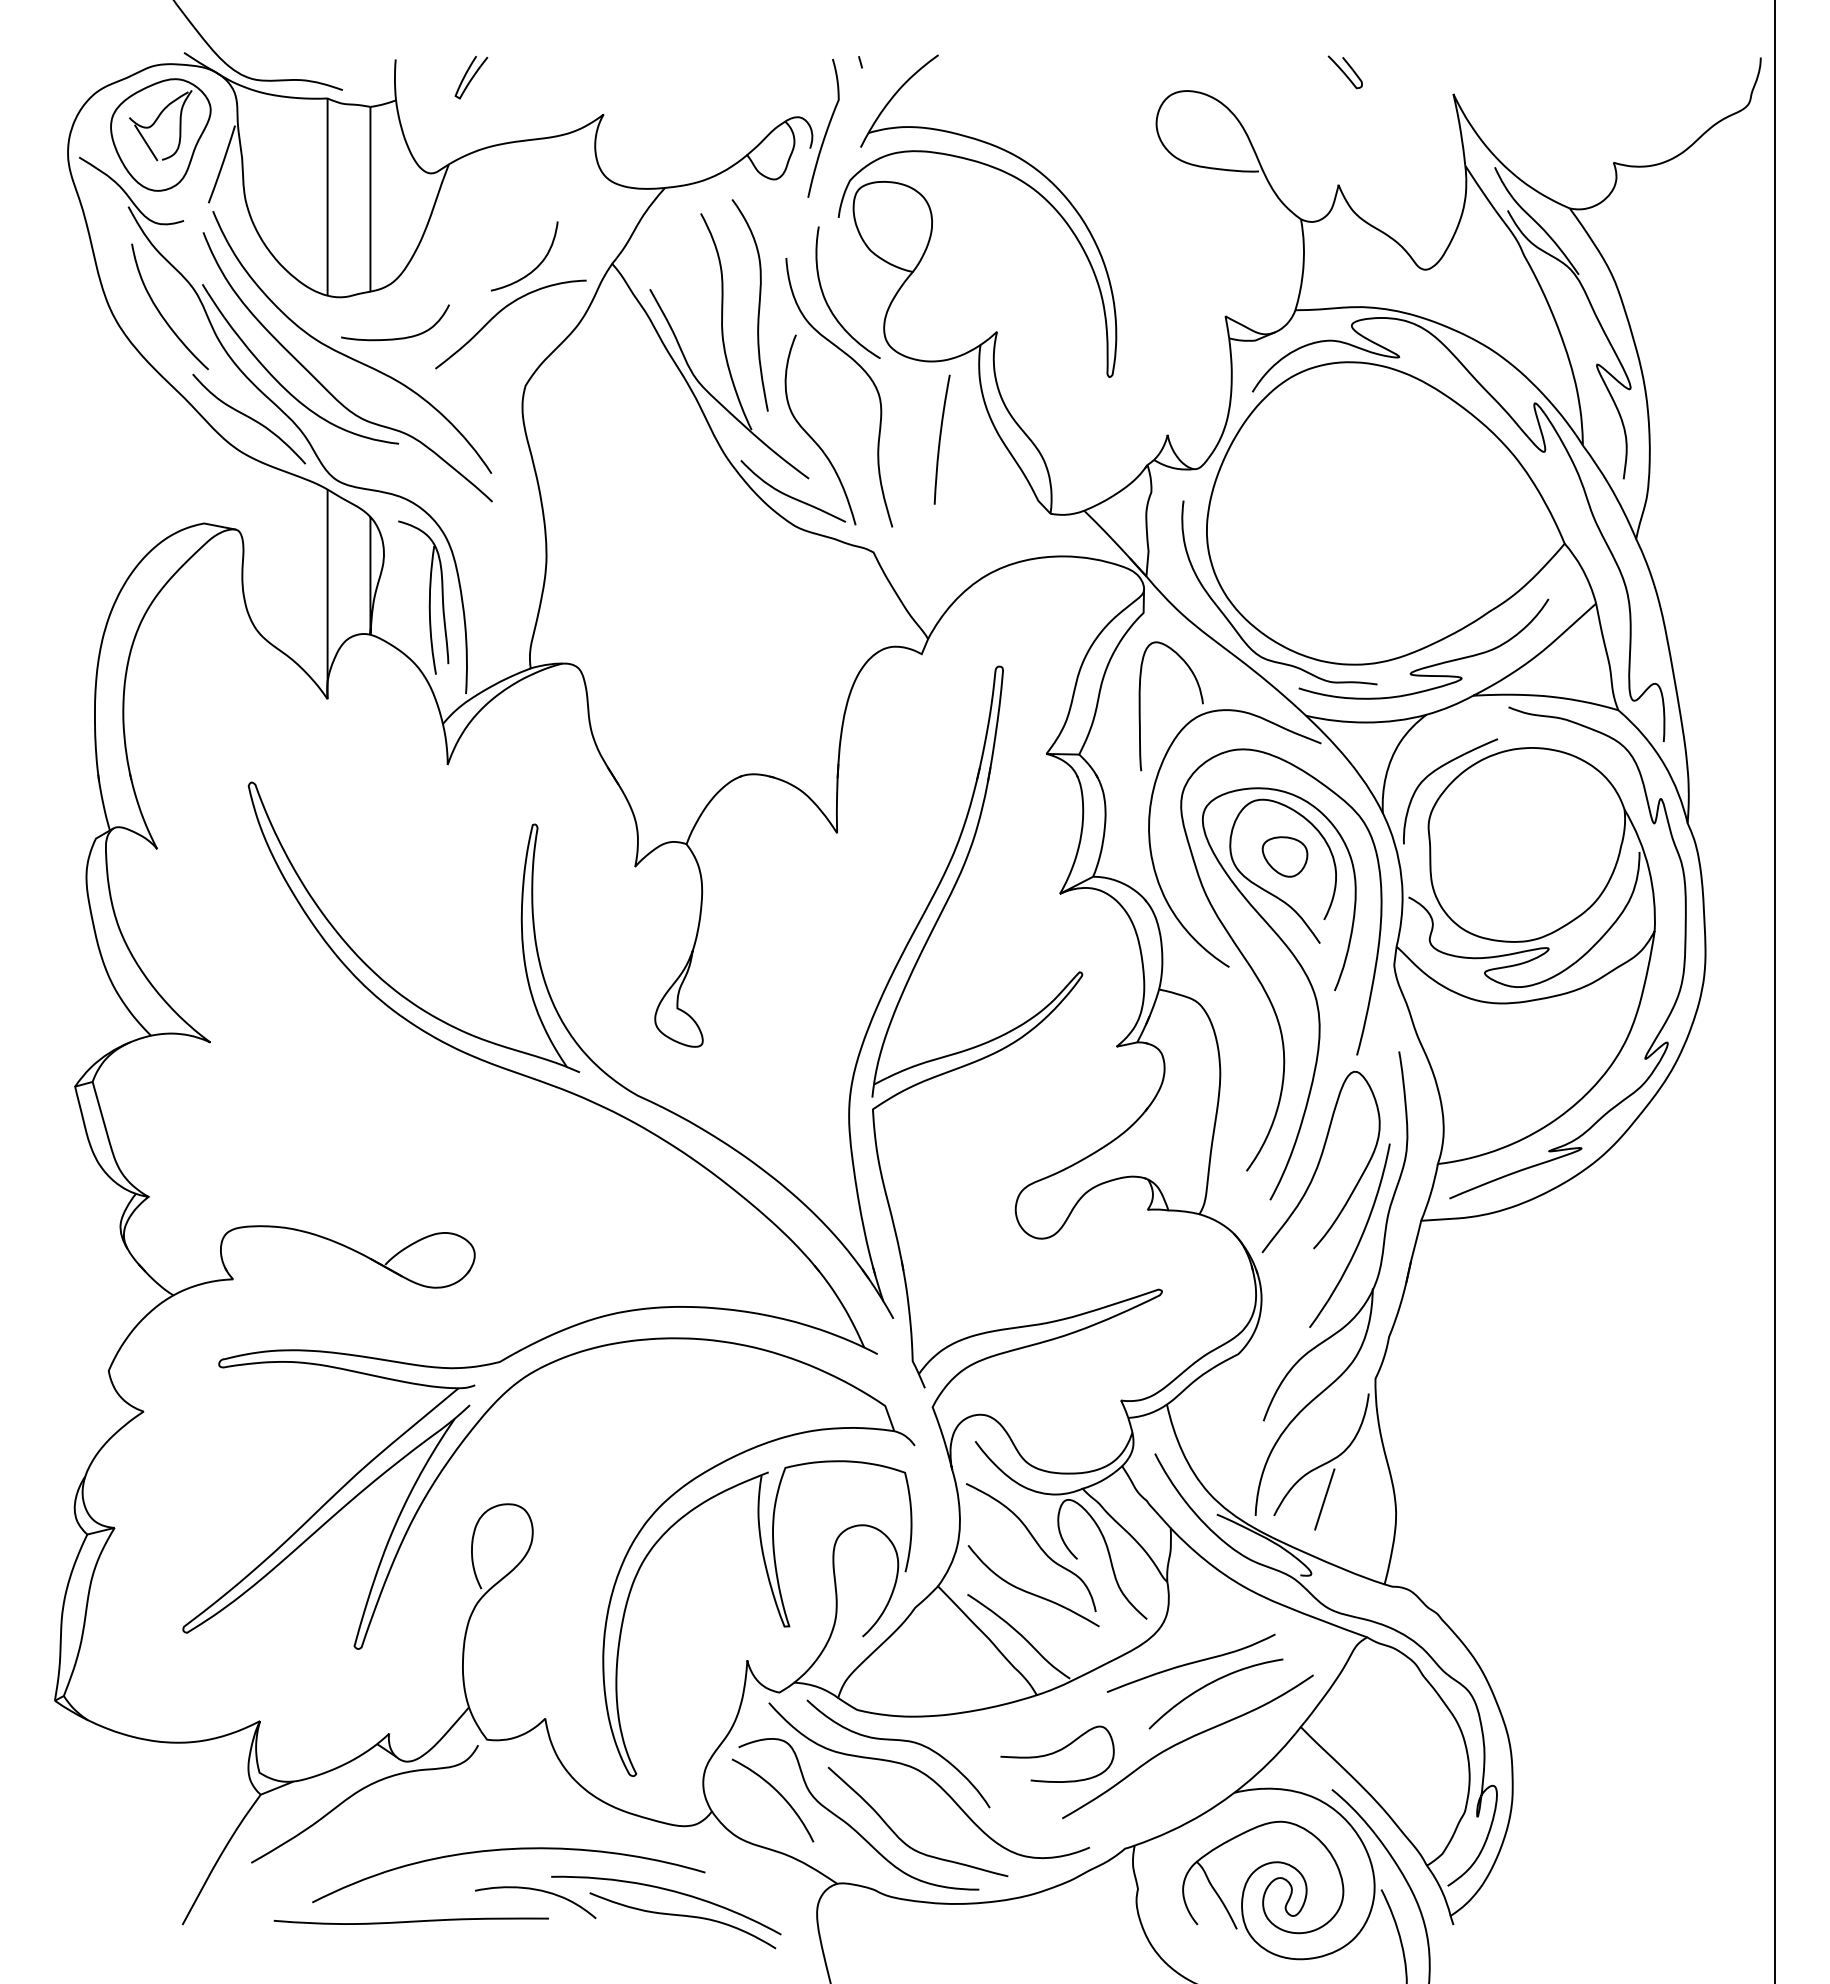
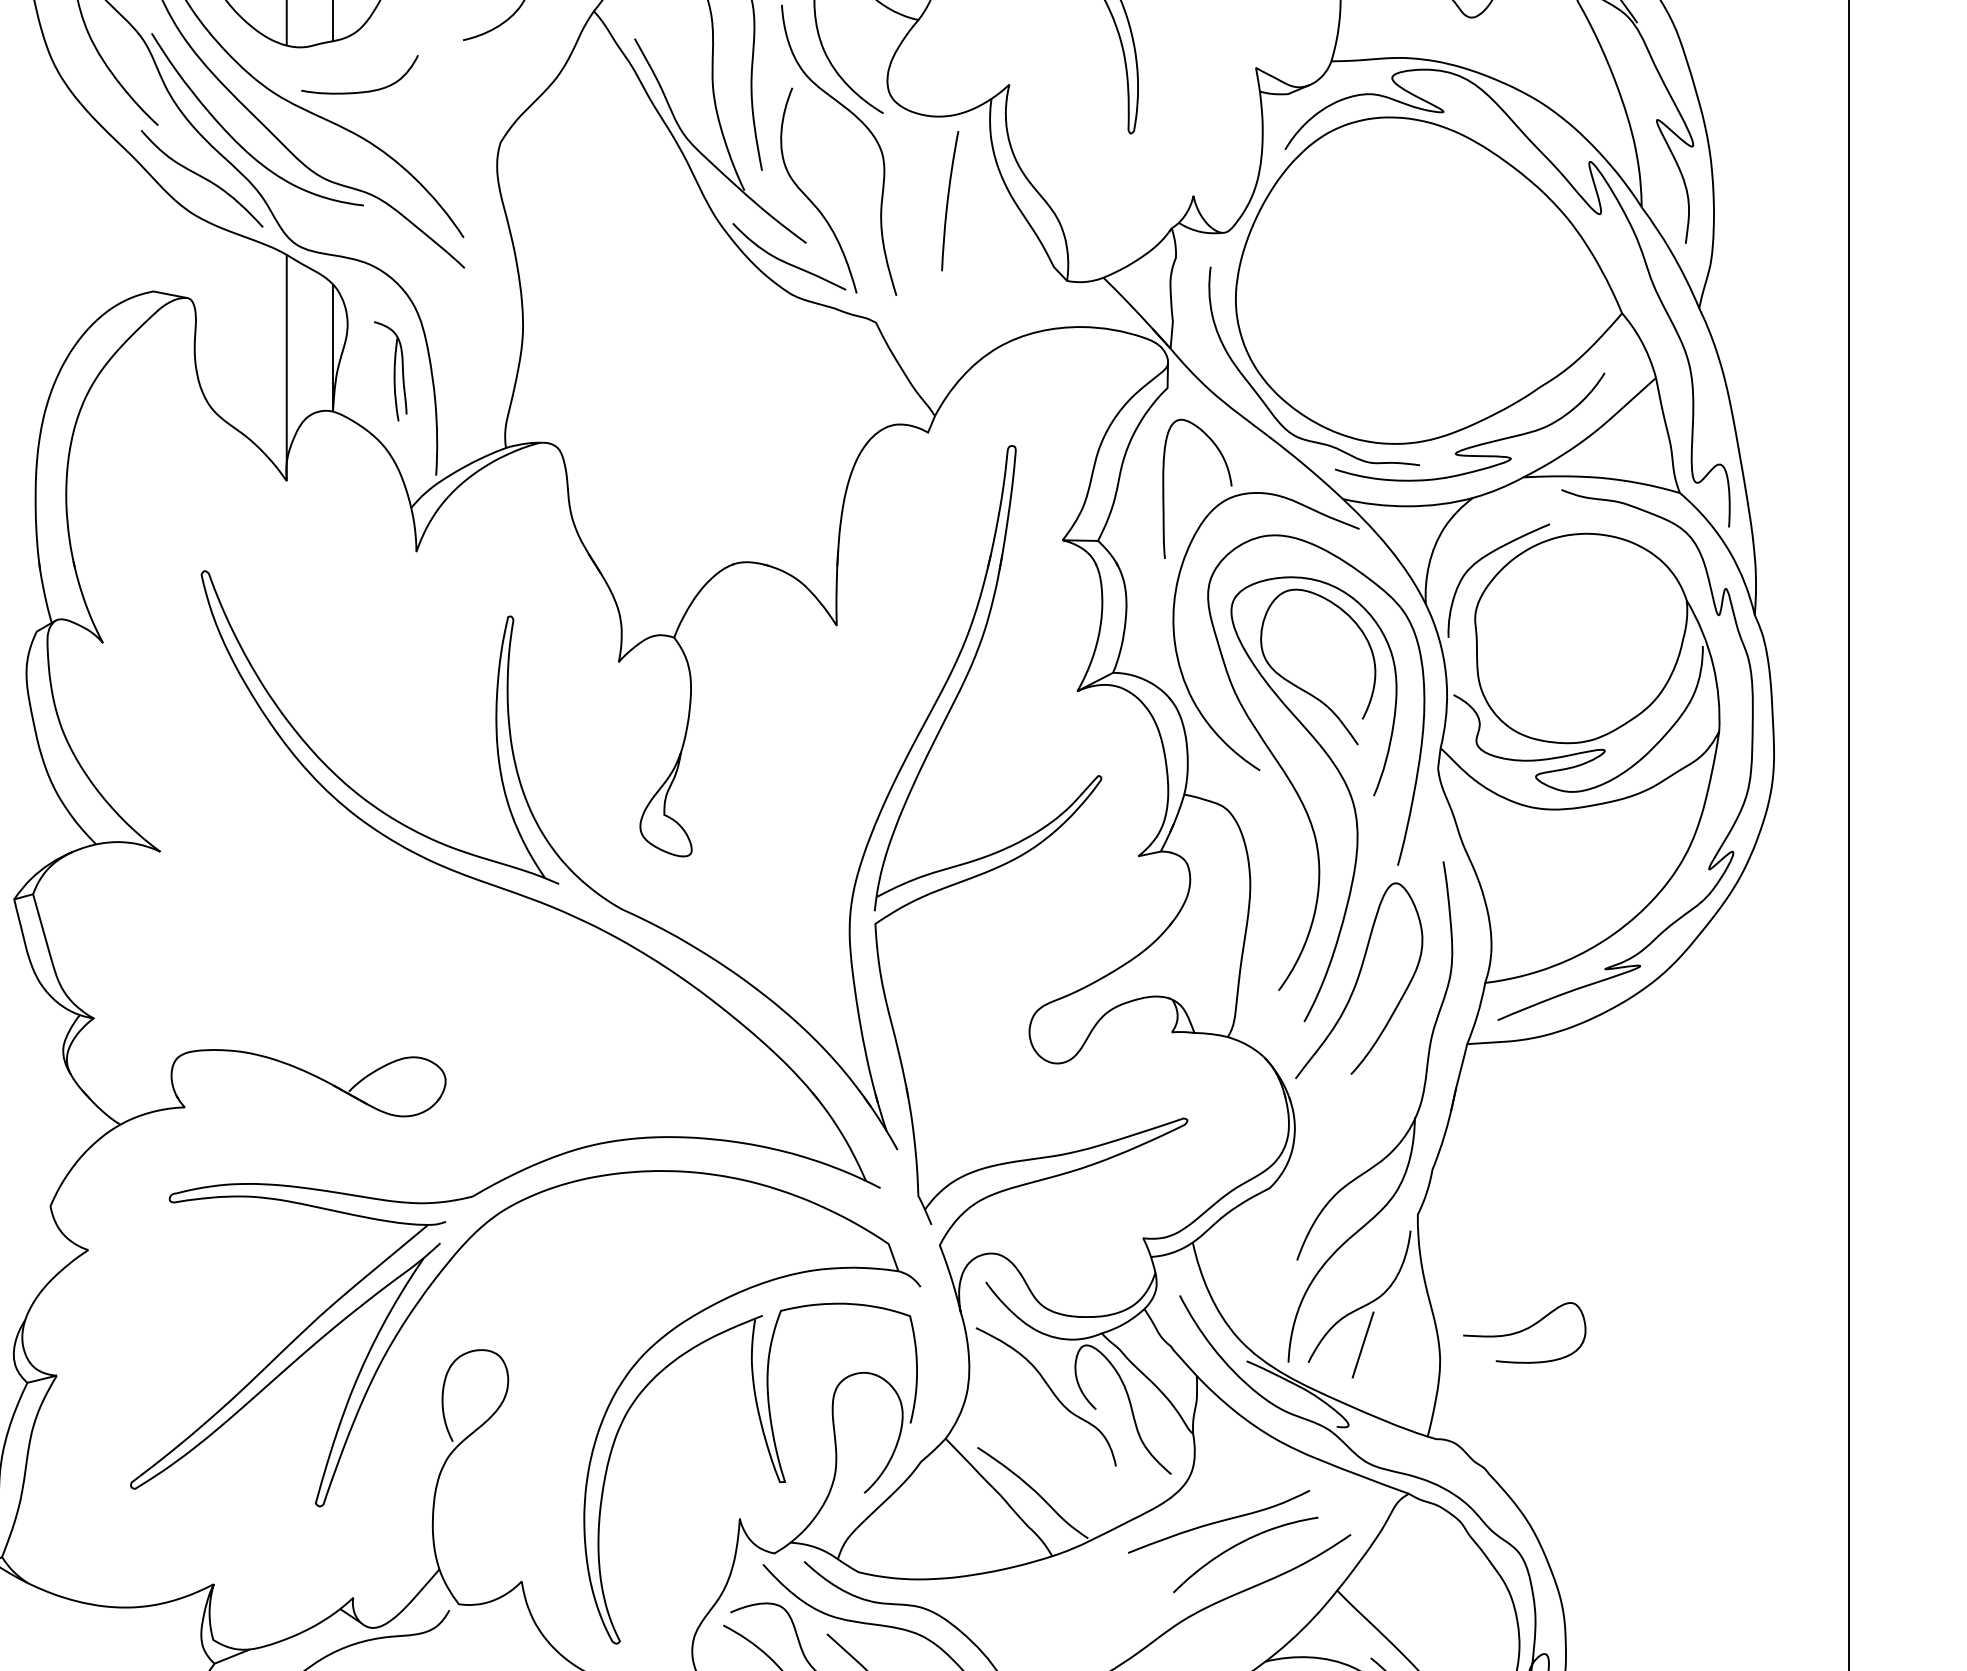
curve: (499, 313) -> (472, 64), removed
part: (423, 597) -> (390, 371), size x0.6
part: (1284, 856) -> (1319, 650), removed
curve: (1359, 1238) -> (1400, 1063), removed
curve: (1031, 1592) -> (1046, 1445), removed
curve: (1057, 1752) -> (1524, 1330), moved

